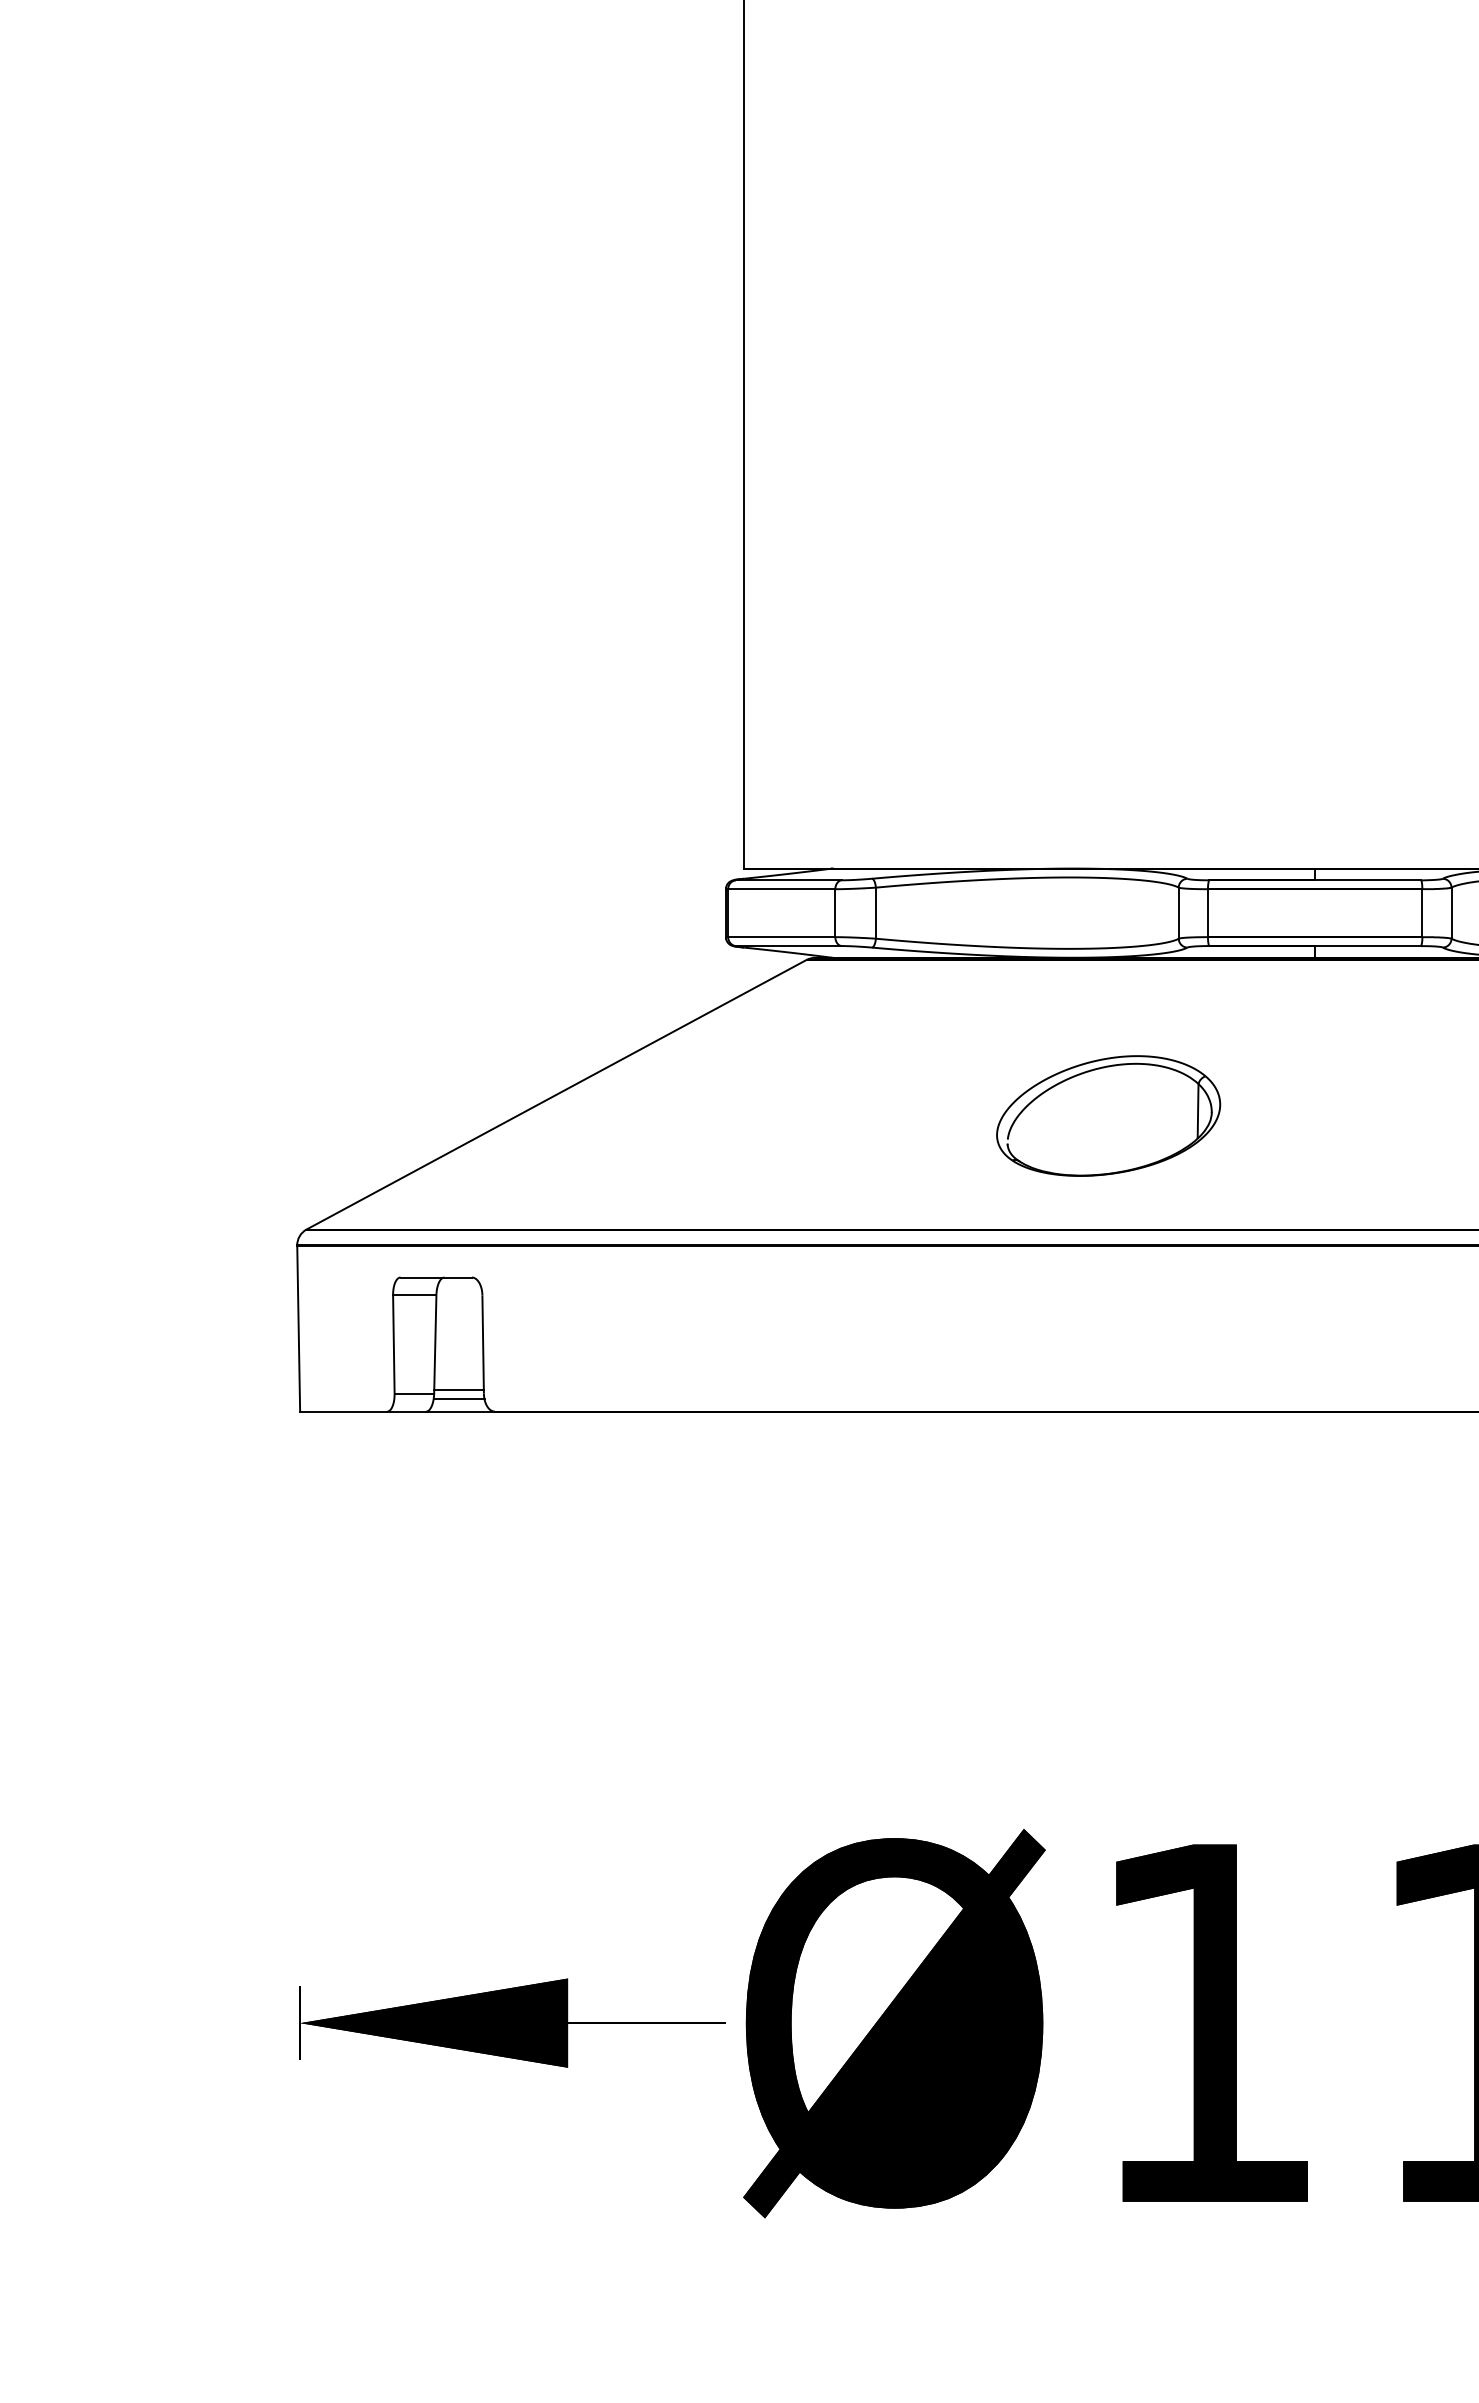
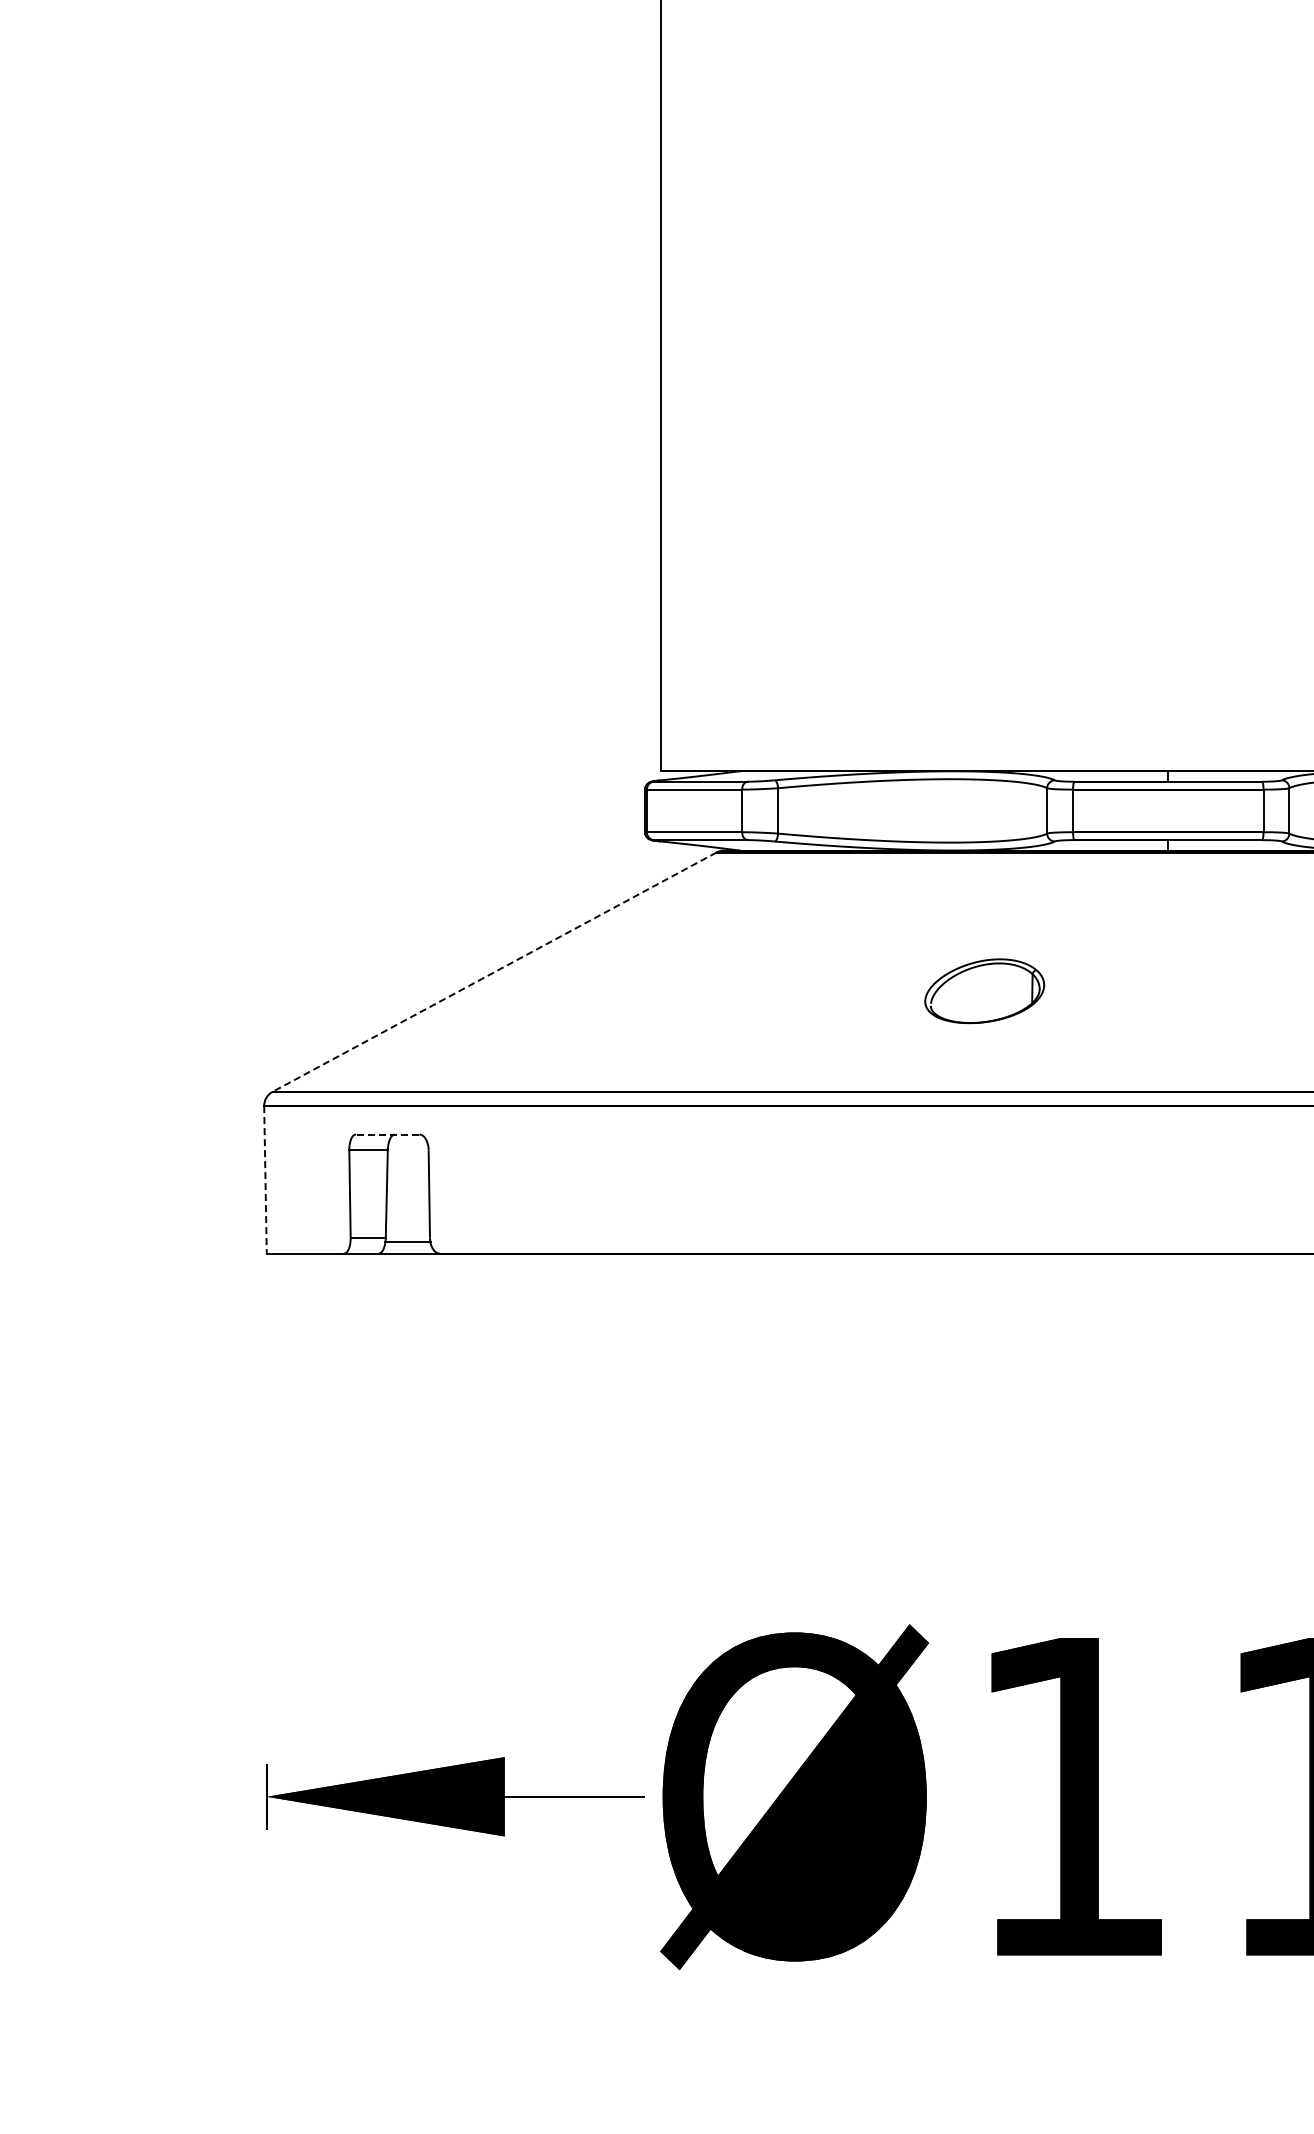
line: (556, 1095) -> (494, 972), solid -> dashed
part: (1108, 1116) -> (984, 991), size x0.6
line: (436, 1277) -> (387, 1134), solid -> dashed
line: (298, 1328) -> (265, 1179), solid -> dashed
line: (458, 1390) -> (407, 1234), removed

